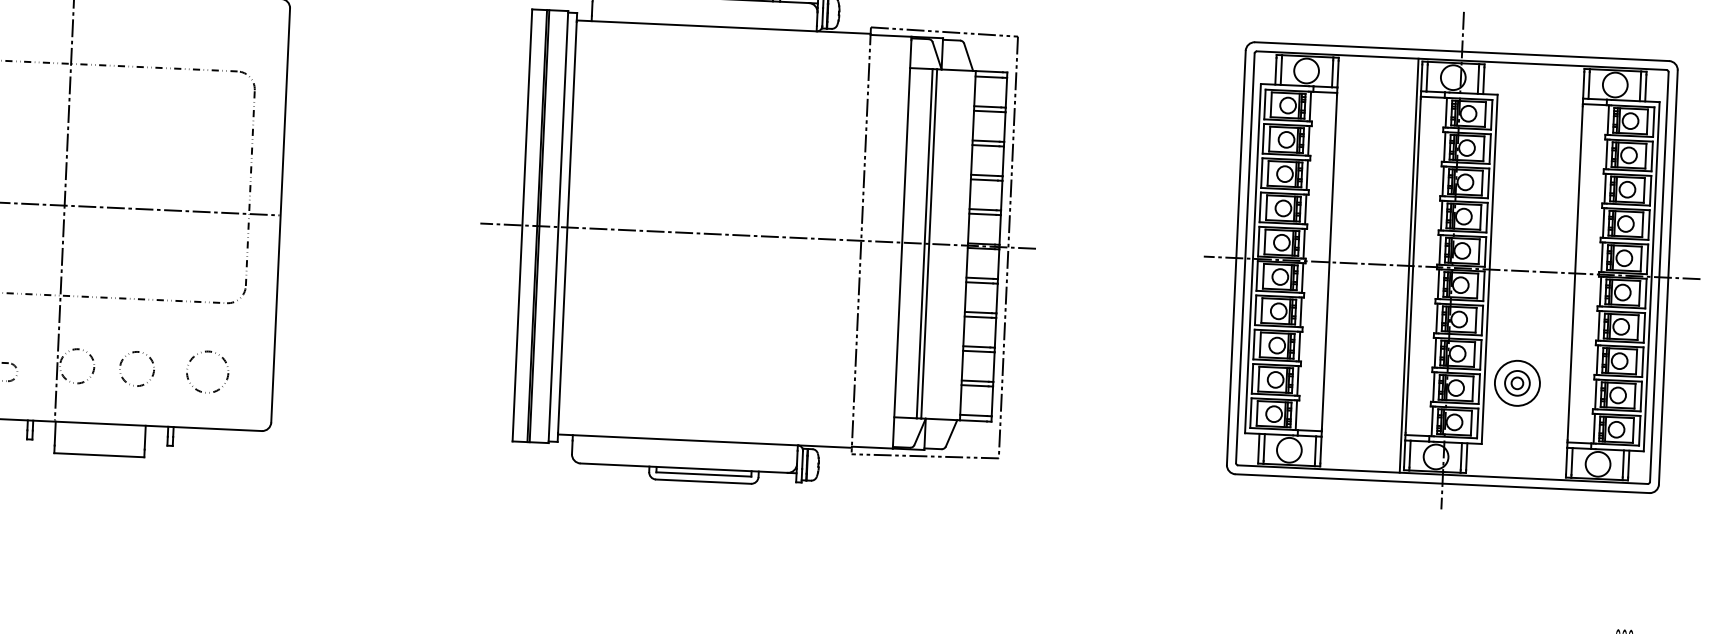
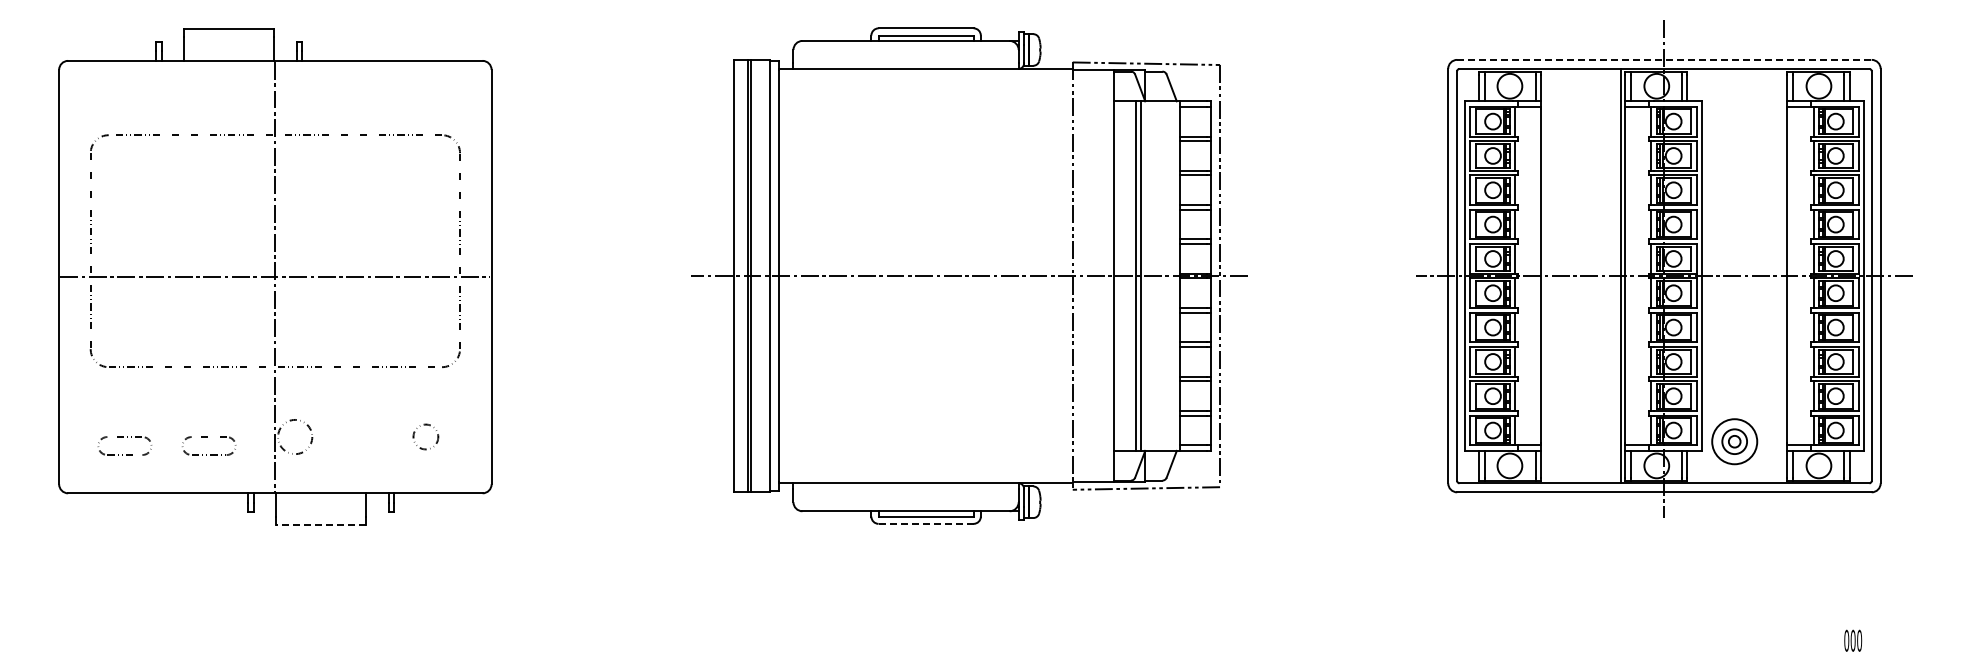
line: (1462, 51) -> (1664, 59), solid -> dashed
circle: (137, 368) -> (355, 436), removed
circle: (207, 371) -> (425, 436), size x0.6
part: (1517, 383) -> (1734, 441), moved
line: (98, 454) -> (320, 524), solid -> dashed
line: (703, 481) -> (926, 523), solid -> dashed

